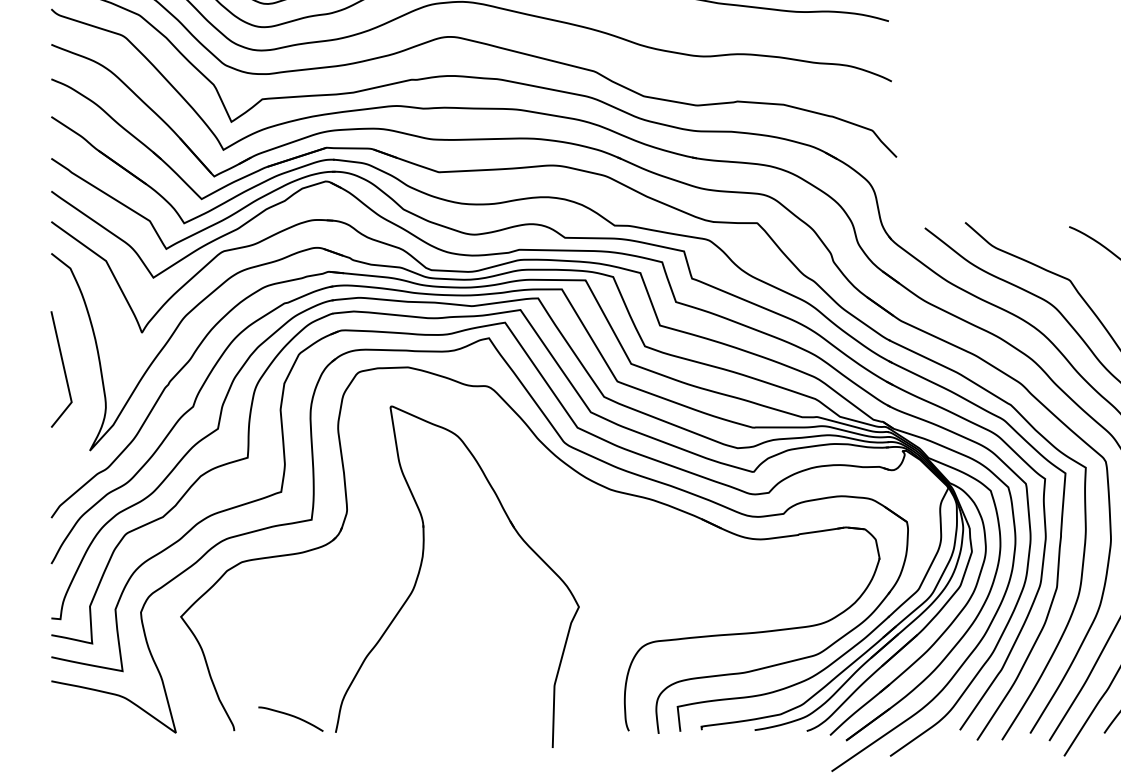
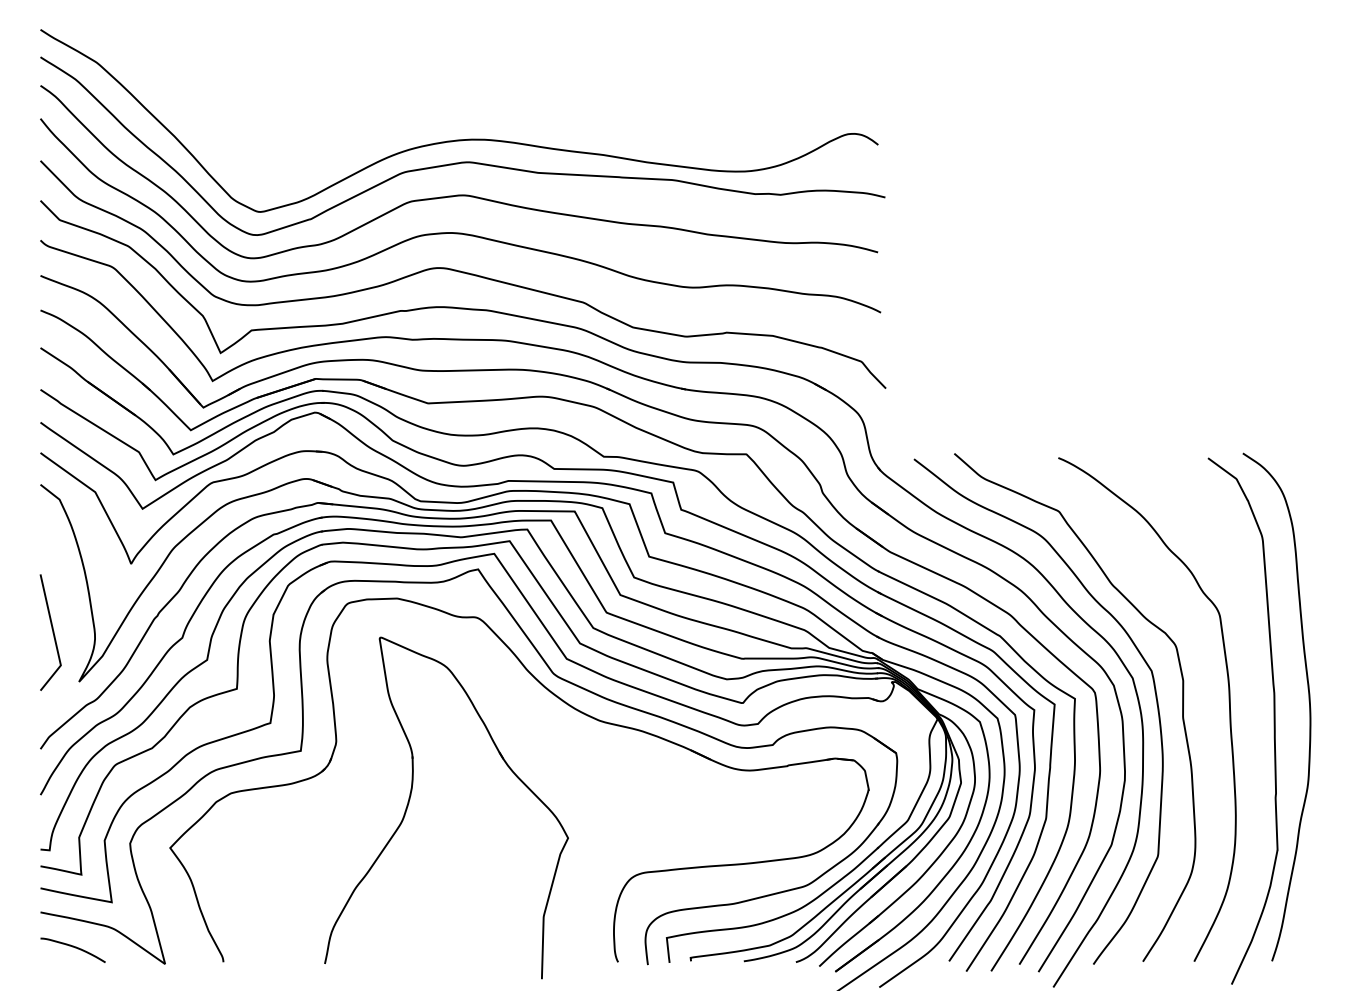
line: (63, 369) -> (52, 632), moved
curve: (290, 716) -> (72, 947), moved

